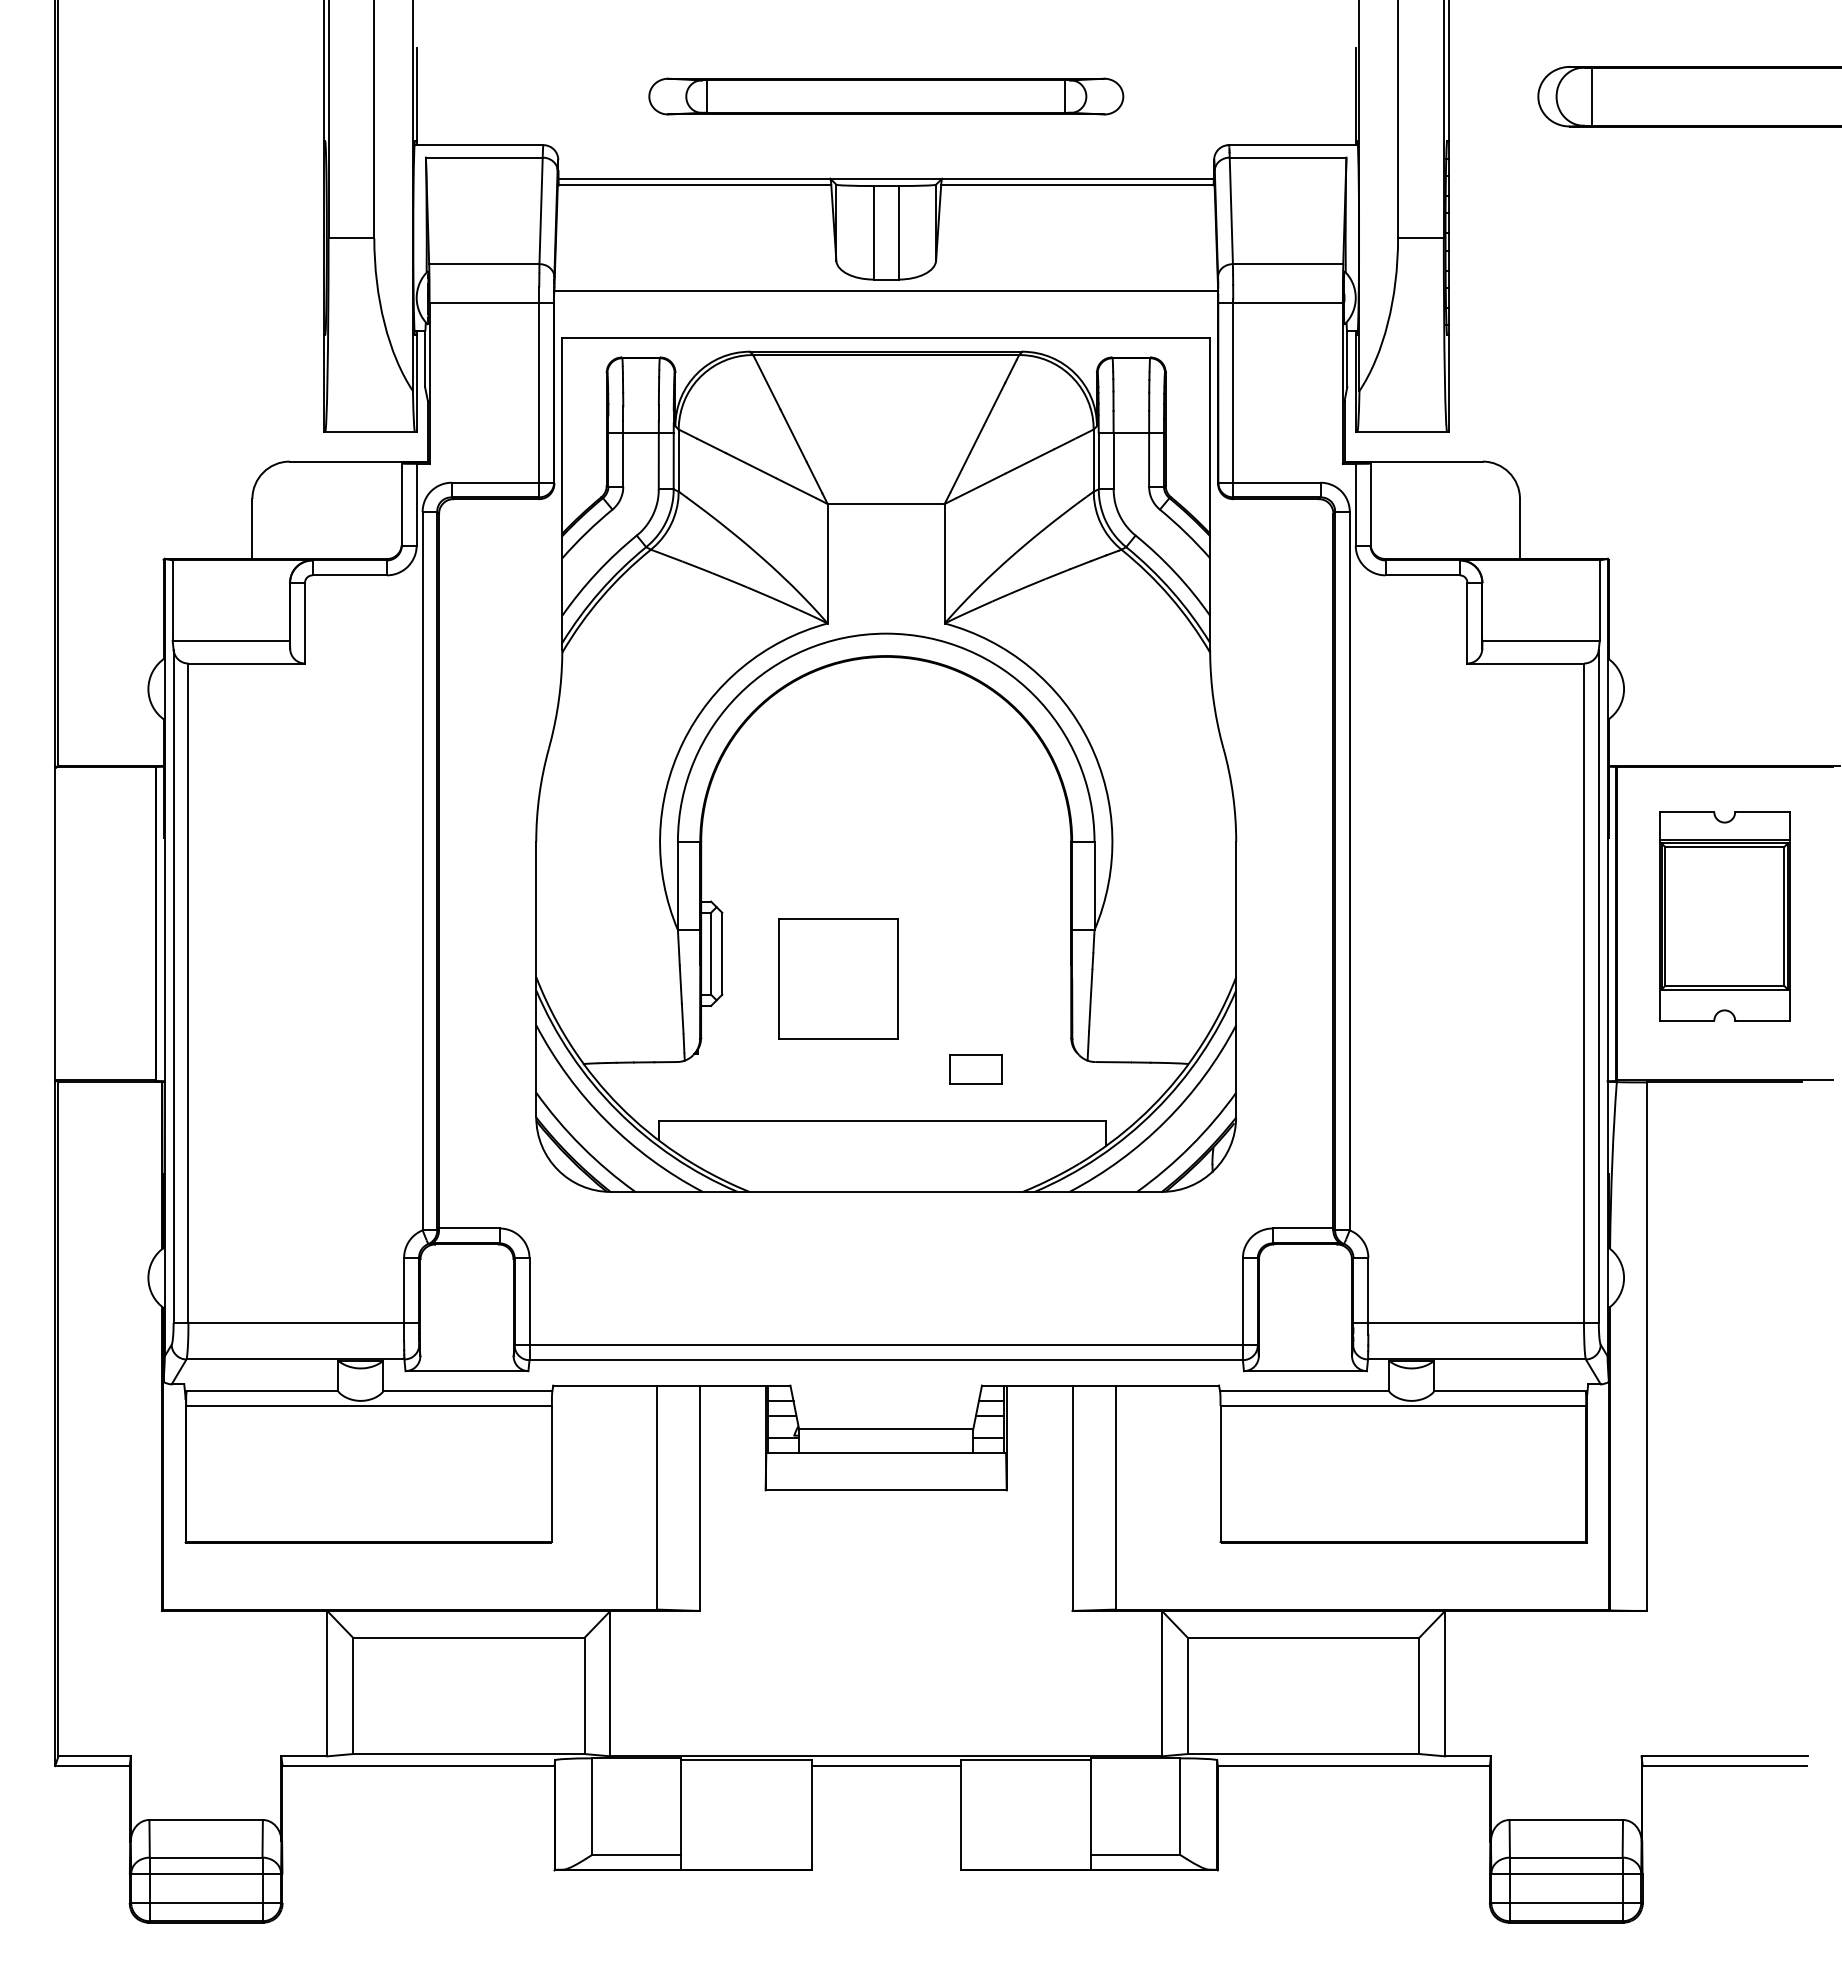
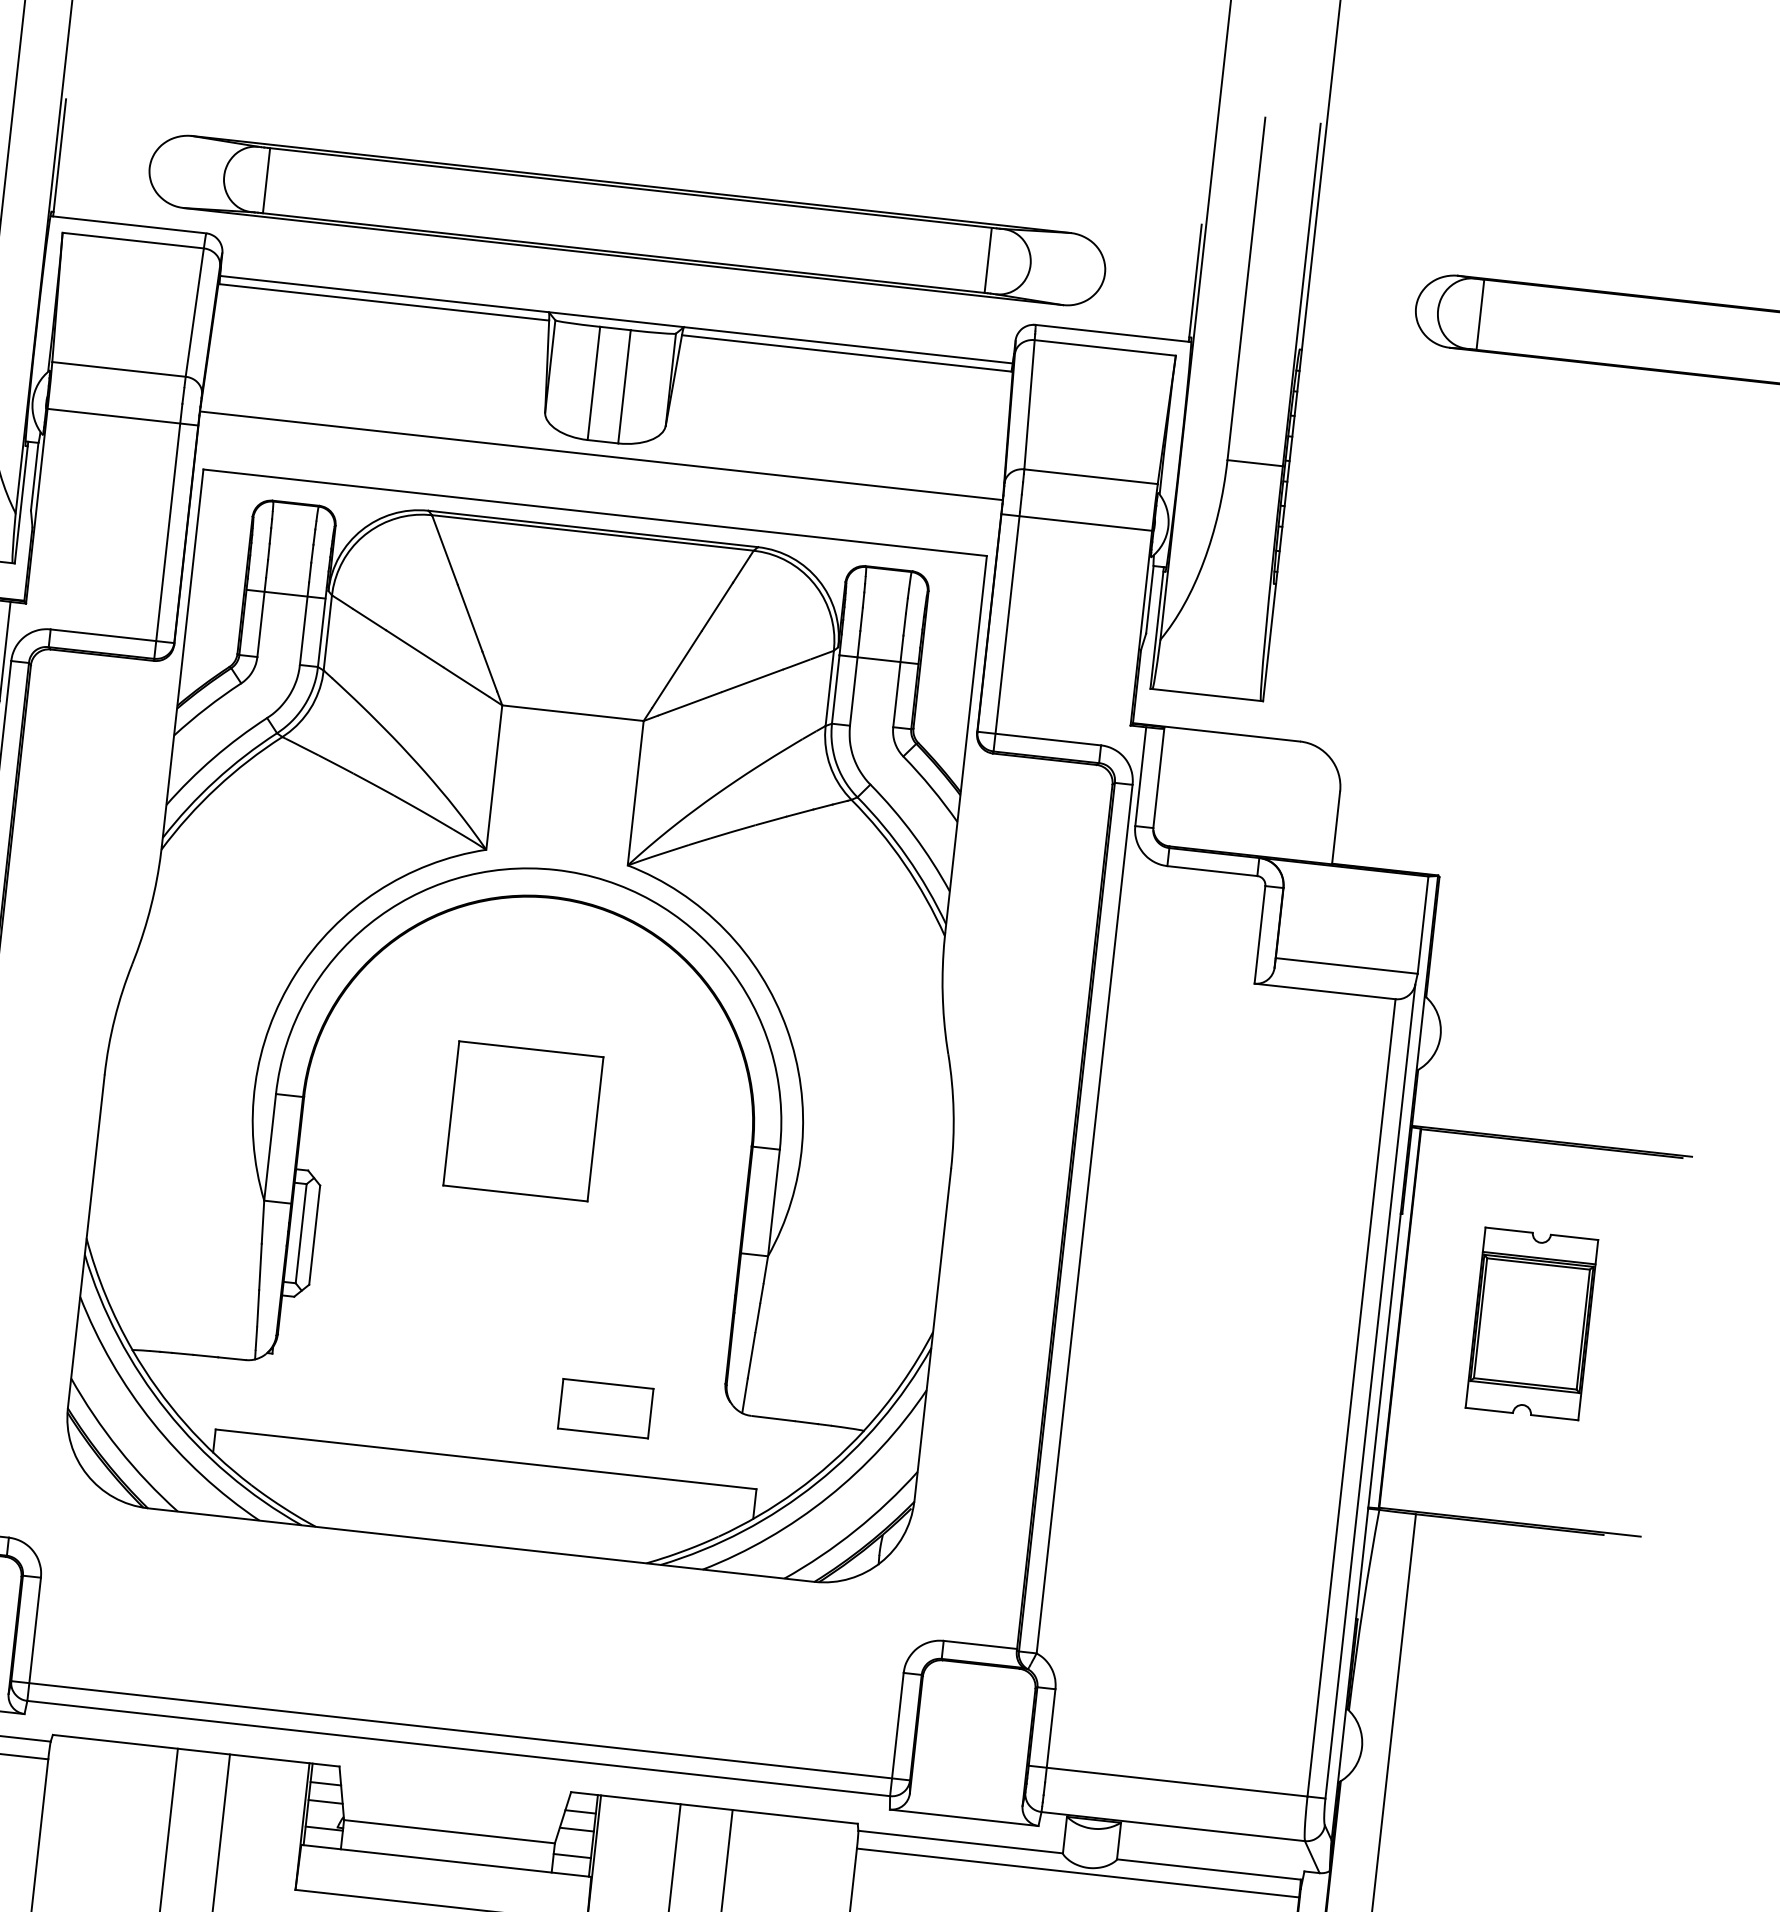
part: (886, 96) -> (627, 220), size x1.67
part: (1724, 916) -> (1531, 1323), size x0.71
part: (838, 978) -> (523, 1120), moved
part: (975, 1069) -> (605, 1408), size x1.43

